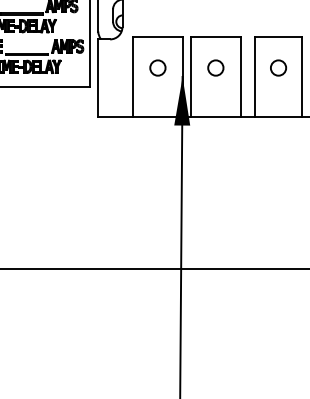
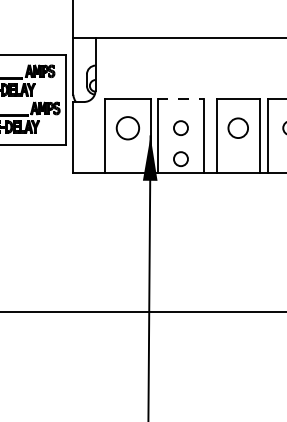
line: (215, 36) -> (180, 99), solid -> dashed
circle: (157, 67) -> (127, 127), size x1.6
circle: (278, 67) -> (238, 127), size x1.4
circle: (215, 101) -> (180, 158), added

